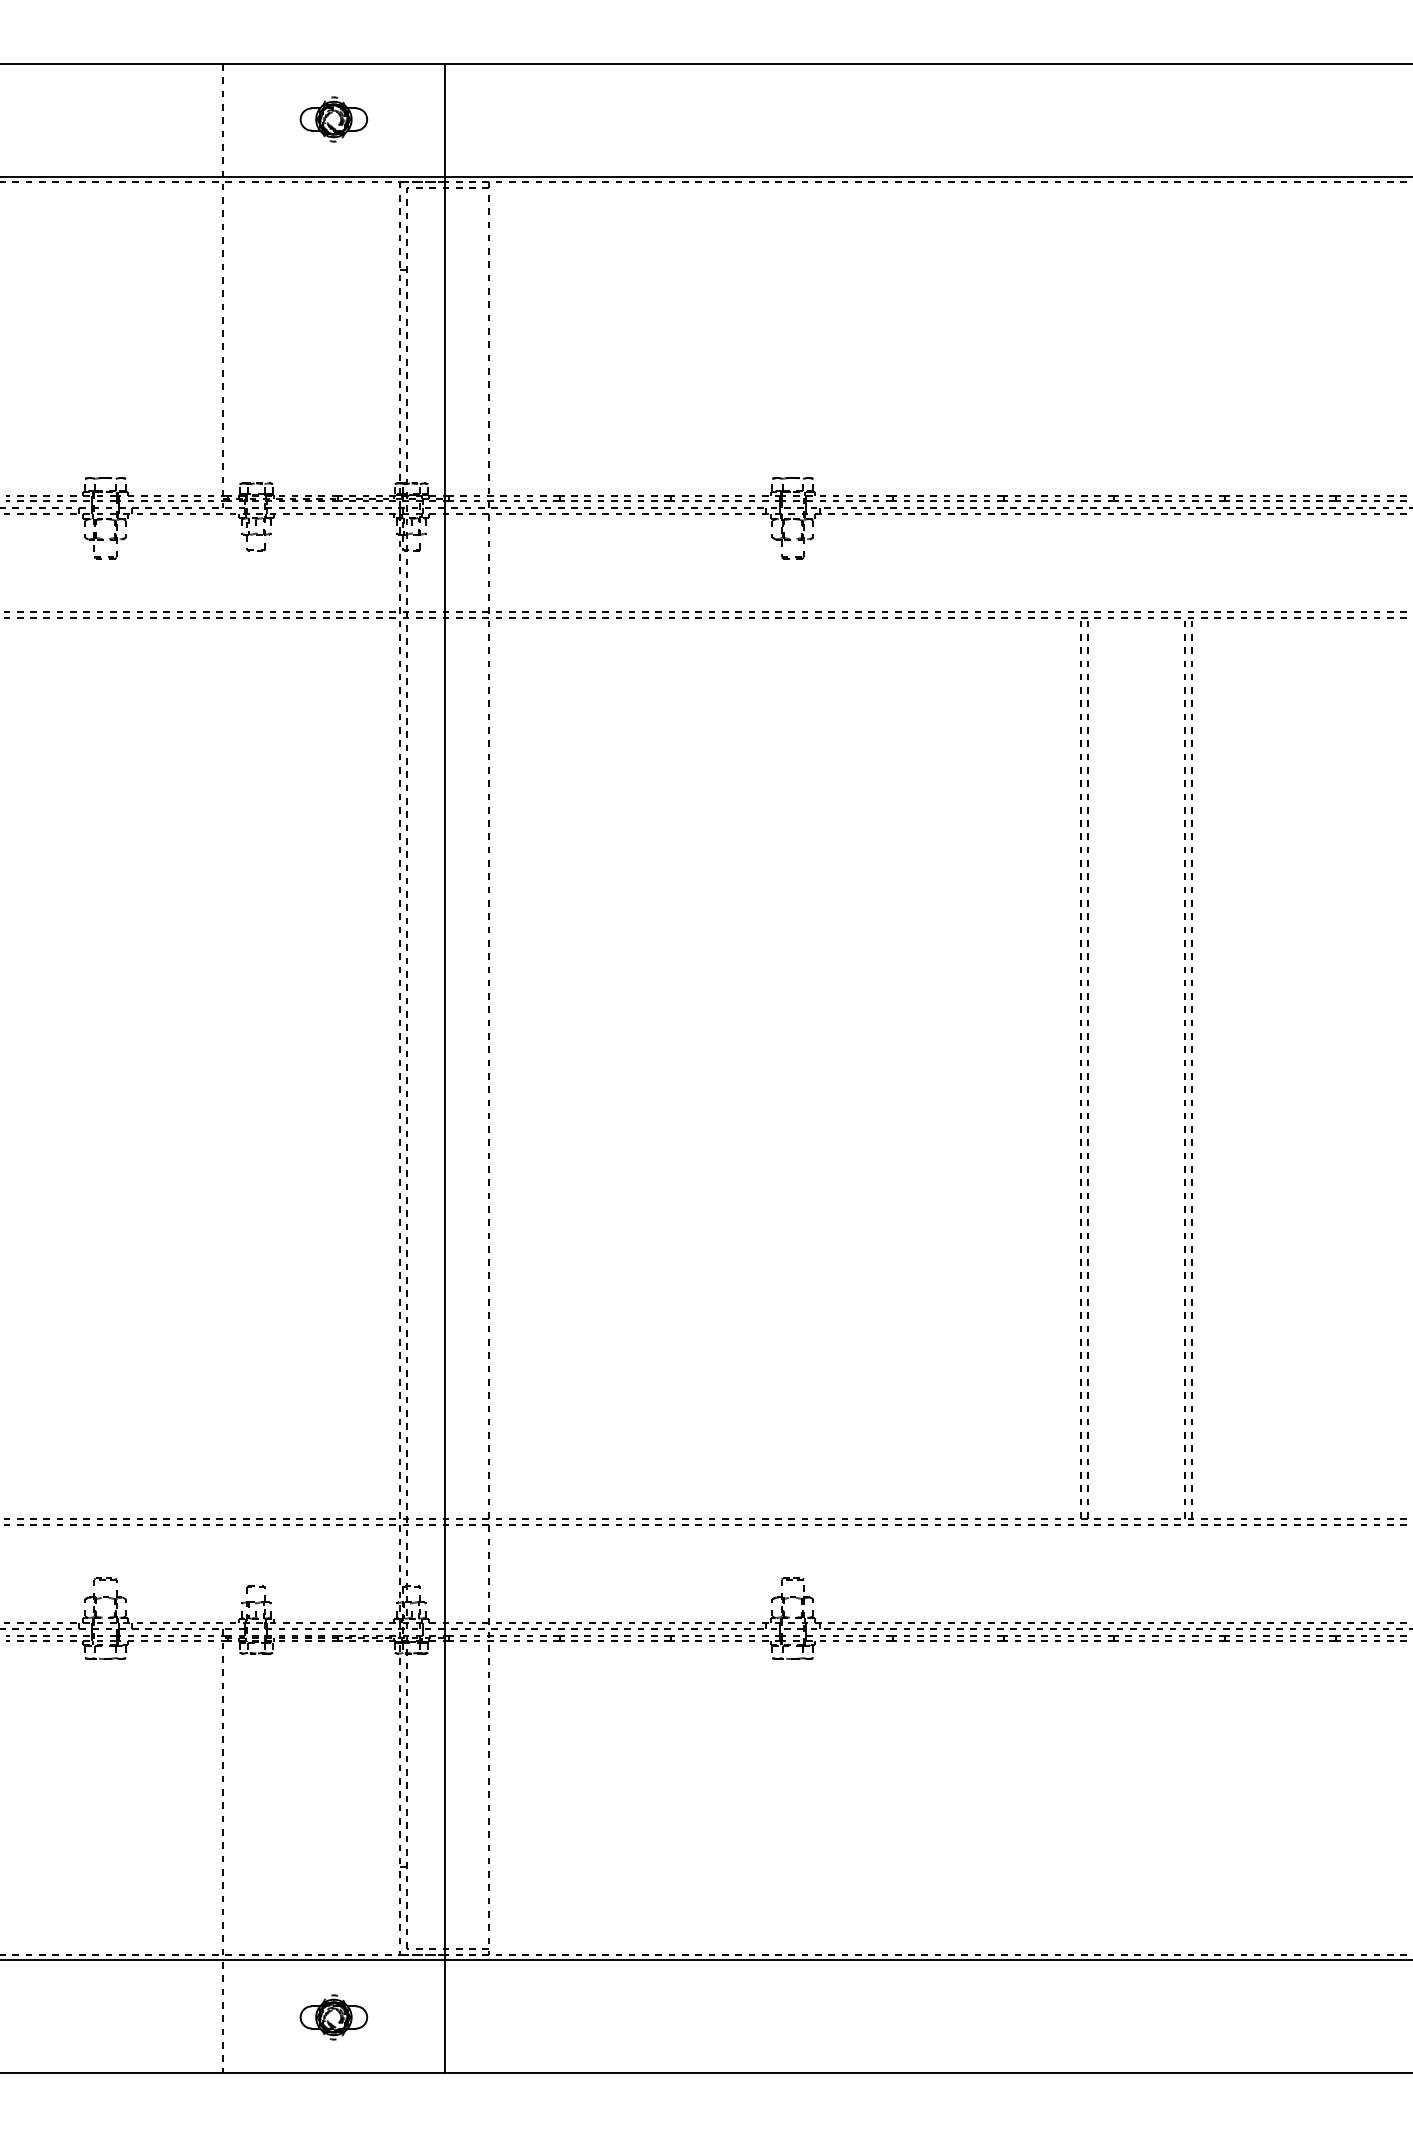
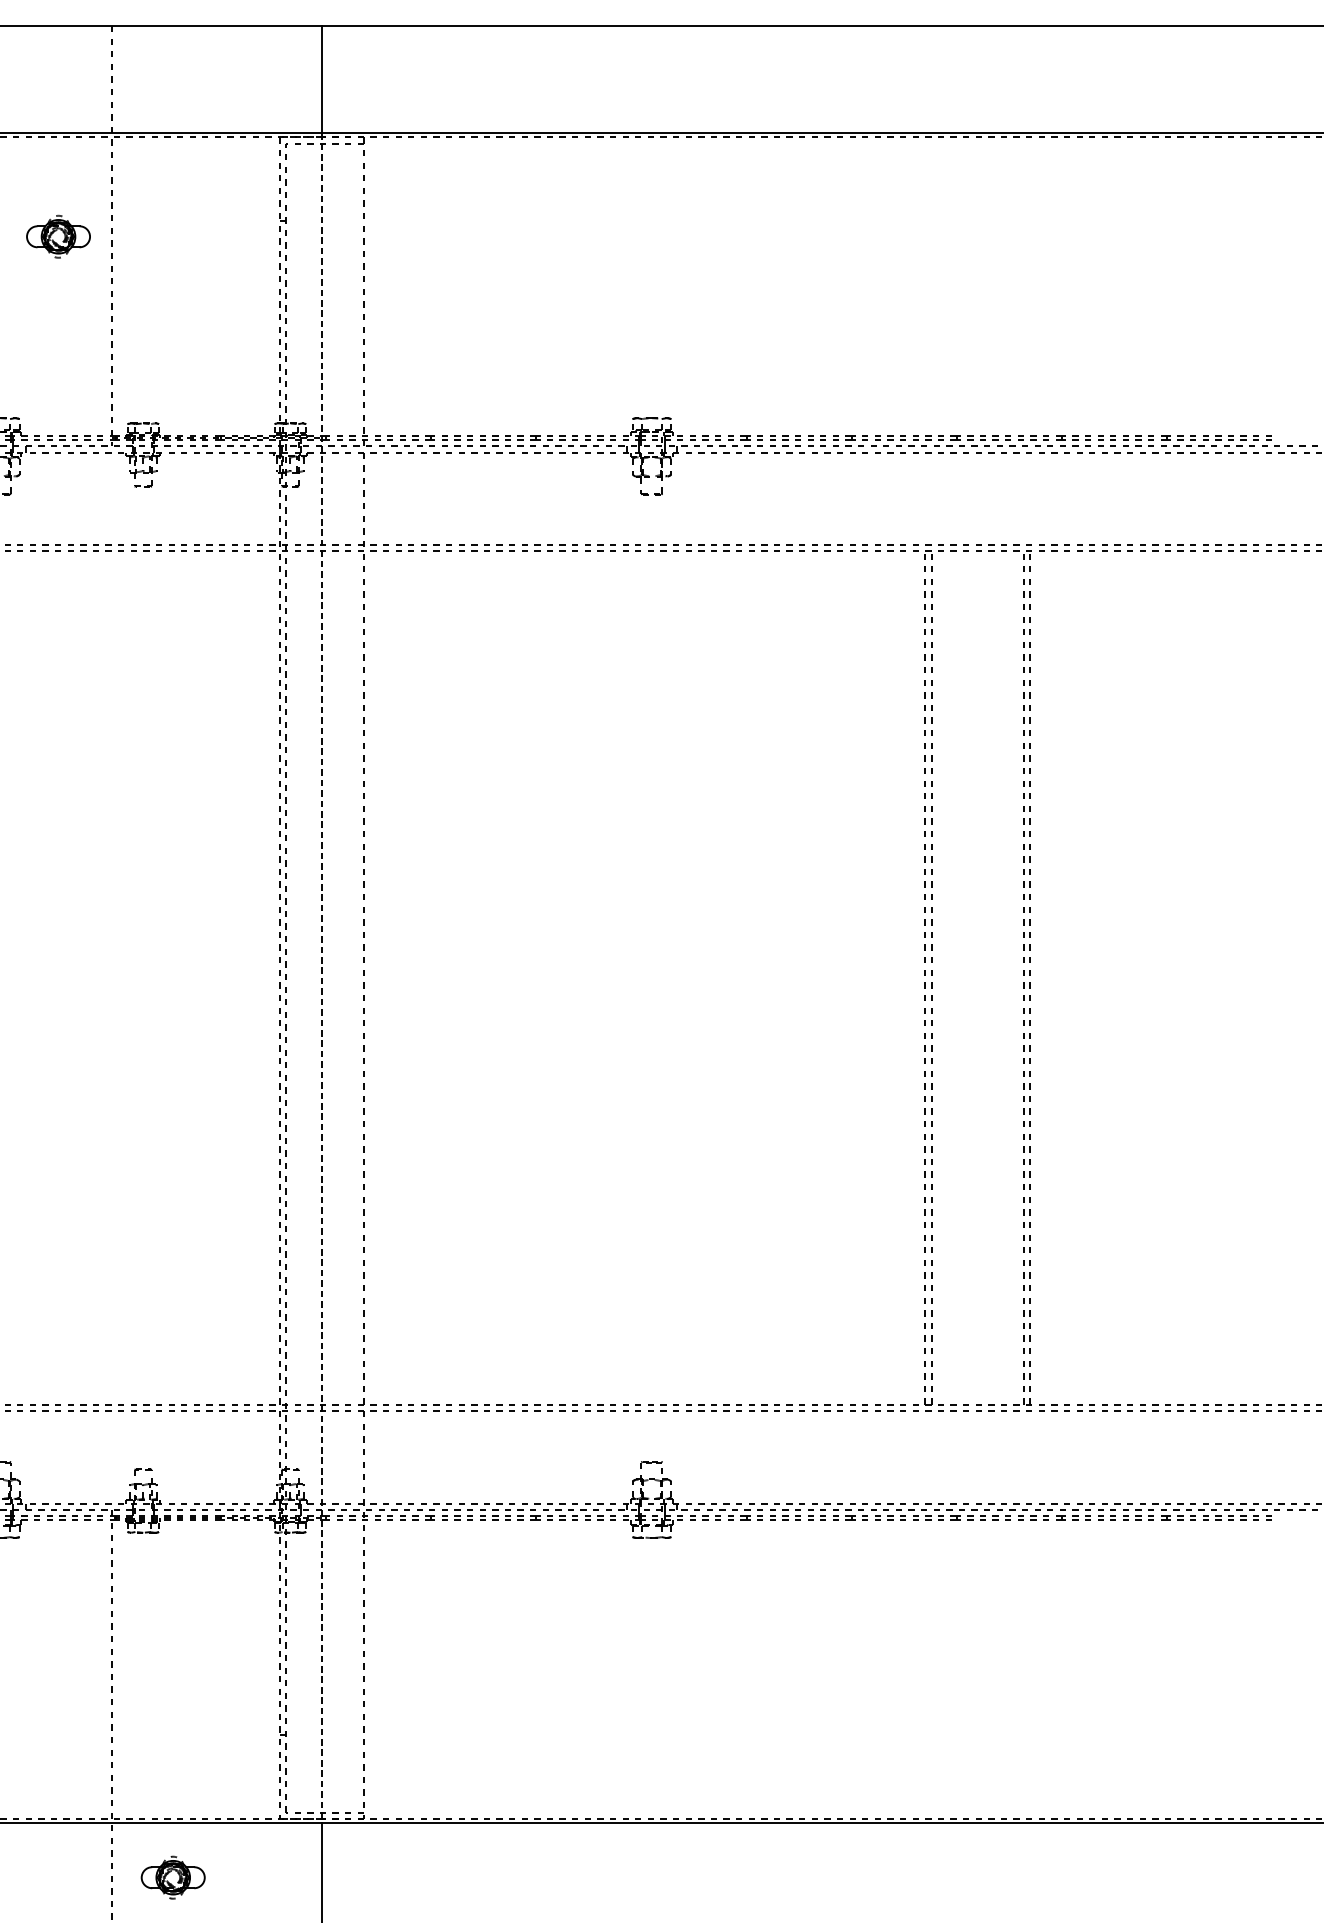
part: (333, 119) -> (58, 236), moved
line: (444, 1069) -> (321, 979), solid -> dashed
part: (333, 2017) -> (172, 1877), moved

